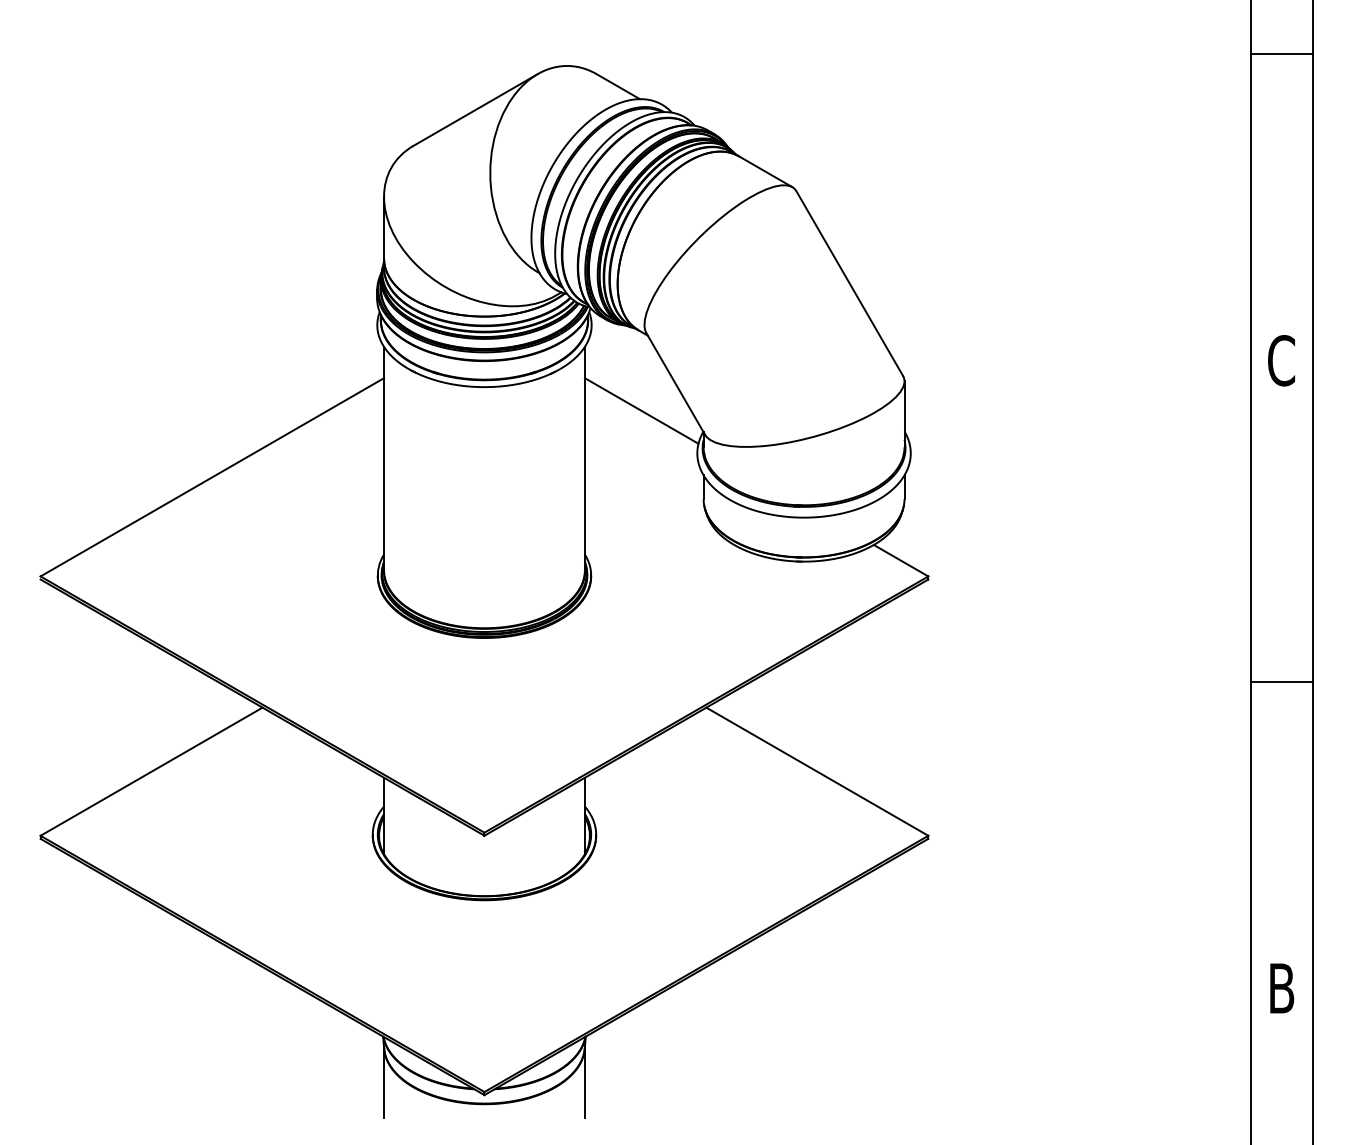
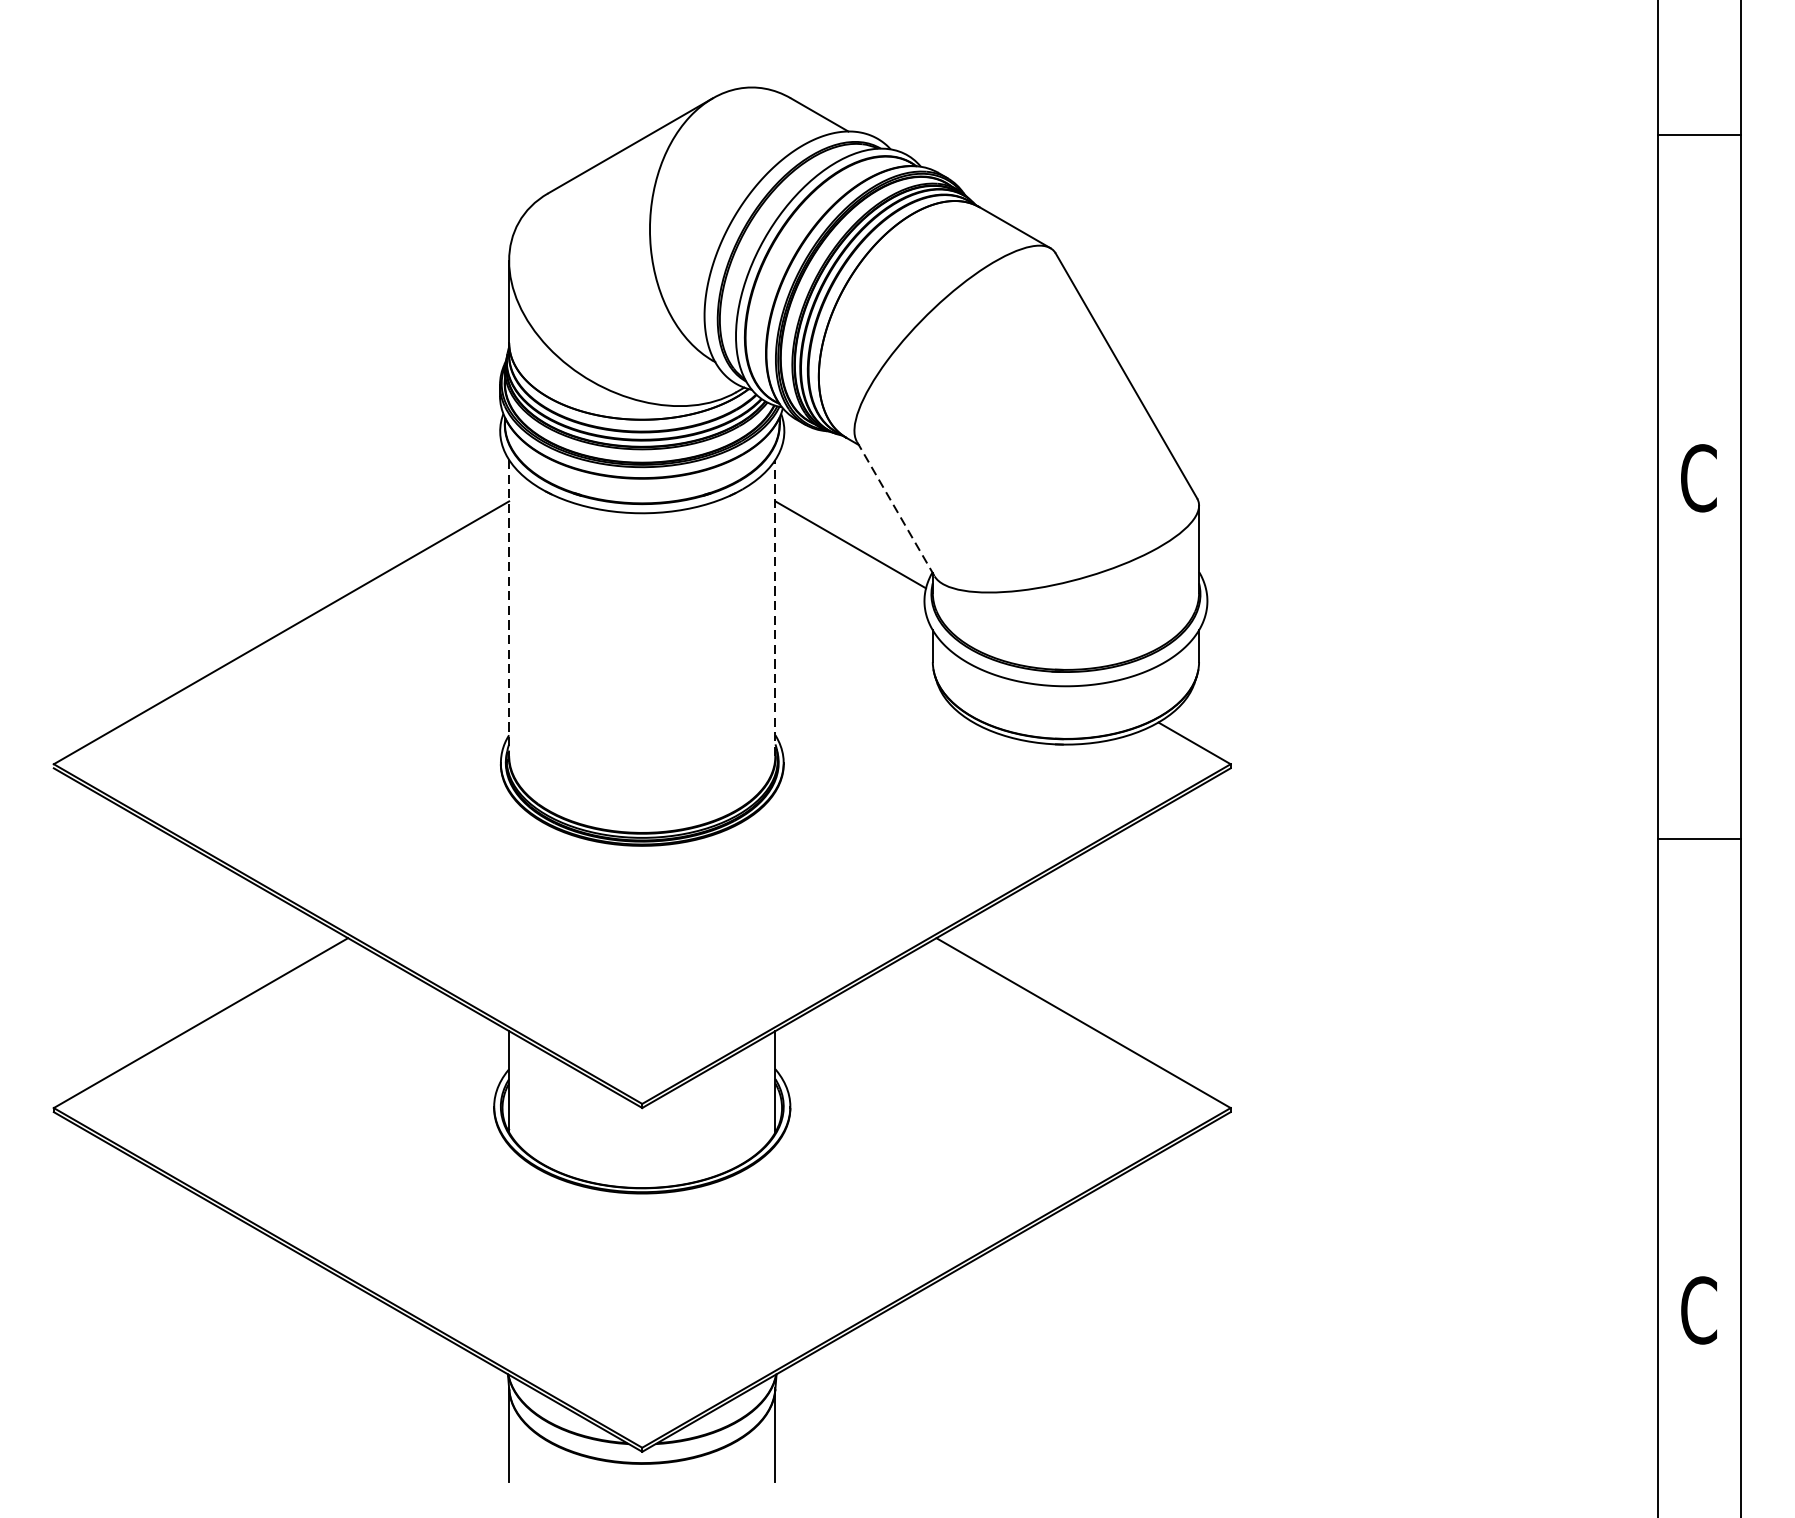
line: (1281, 54) -> (1698, 135), moved
line: (675, 383) -> (895, 508), solid -> dashed
line: (384, 458) -> (509, 607), solid -> dashed
line: (584, 458) -> (774, 607), solid -> dashed
line: (1281, 681) -> (1698, 838), moved
text: (1281, 988) -> (1698, 1310), B -> C

